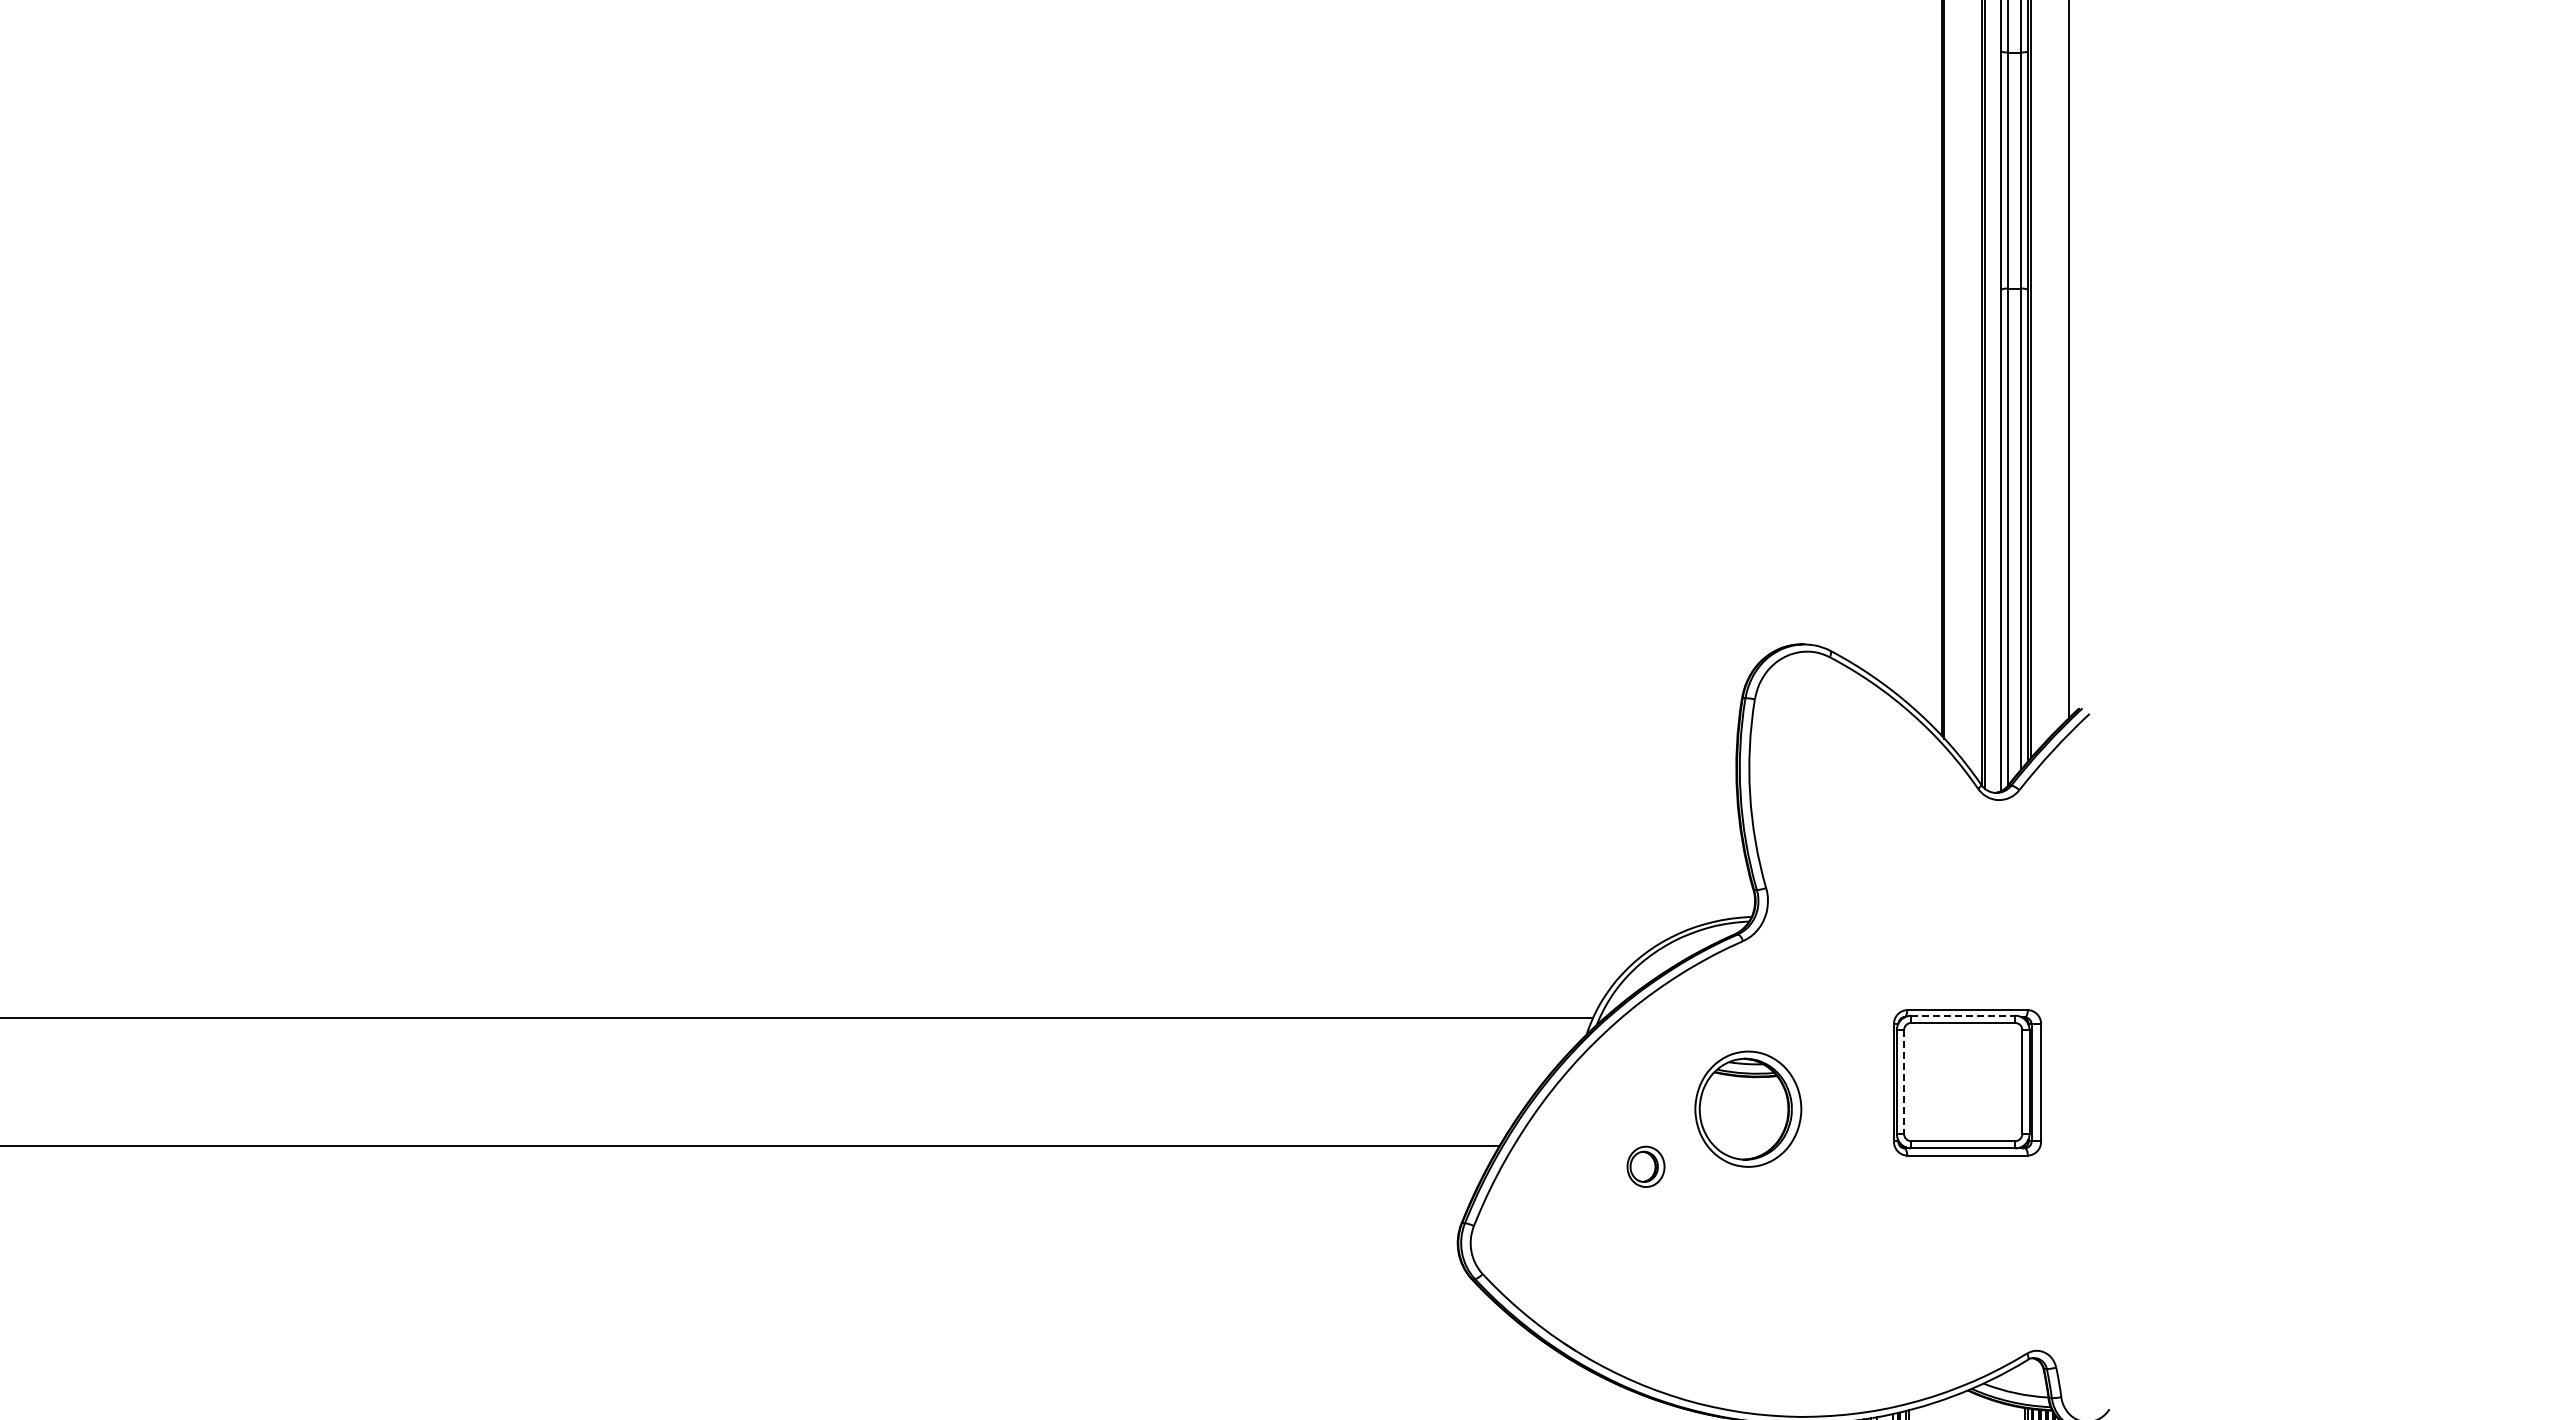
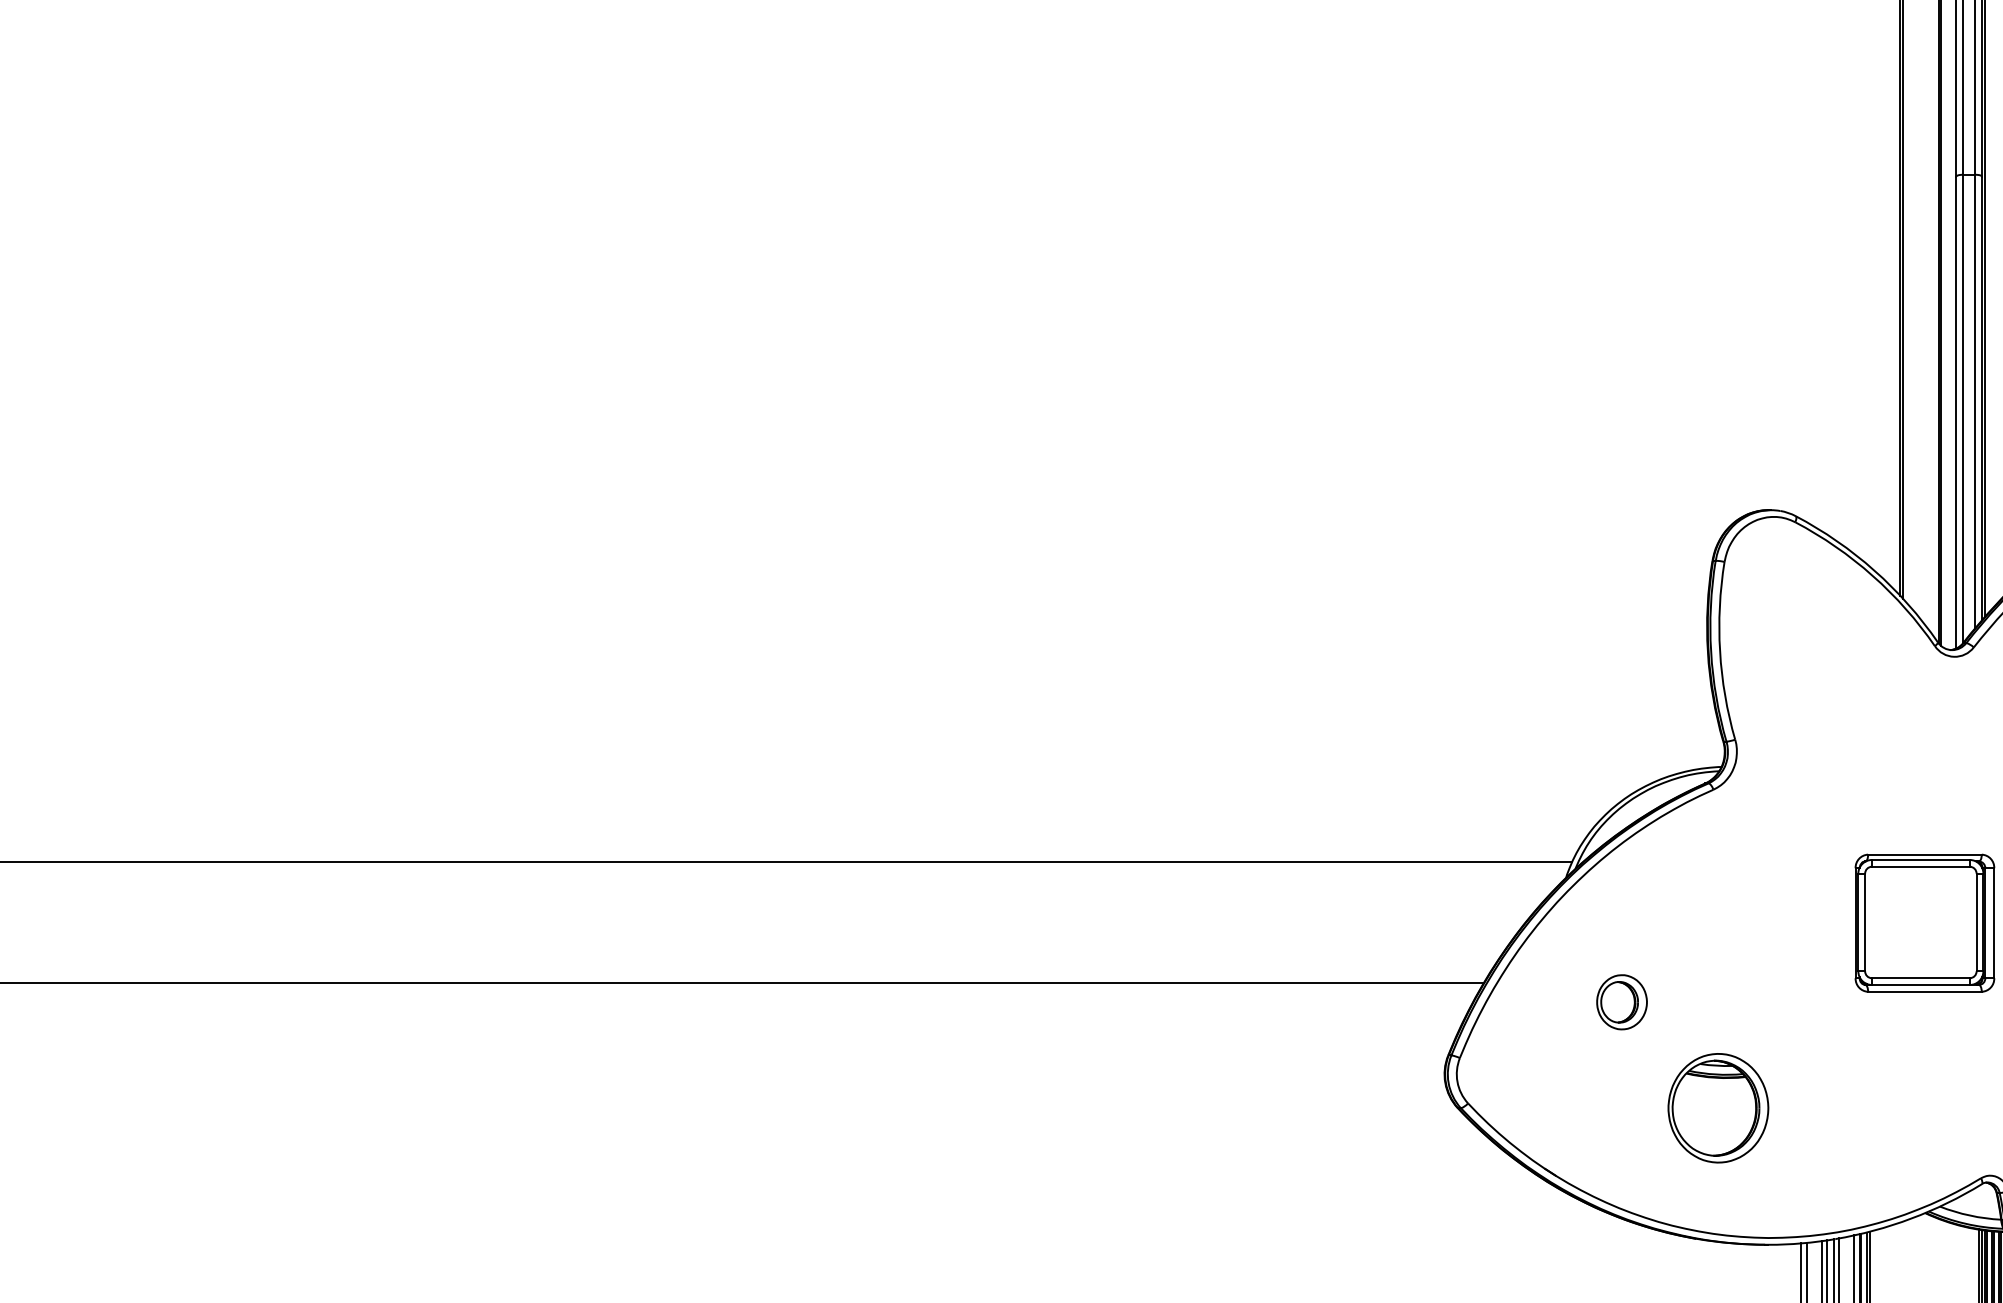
line: (1963, 1015) -> (1921, 859), dashed -> solid
line: (1904, 1082) -> (1865, 922), dashed -> solid
part: (1748, 1108) -> (1718, 1107), moved
part: (1645, 1166) -> (1621, 1002), size x1.43

